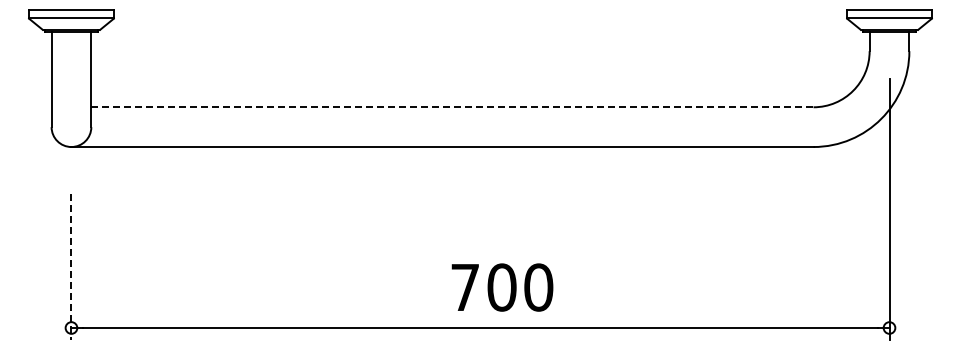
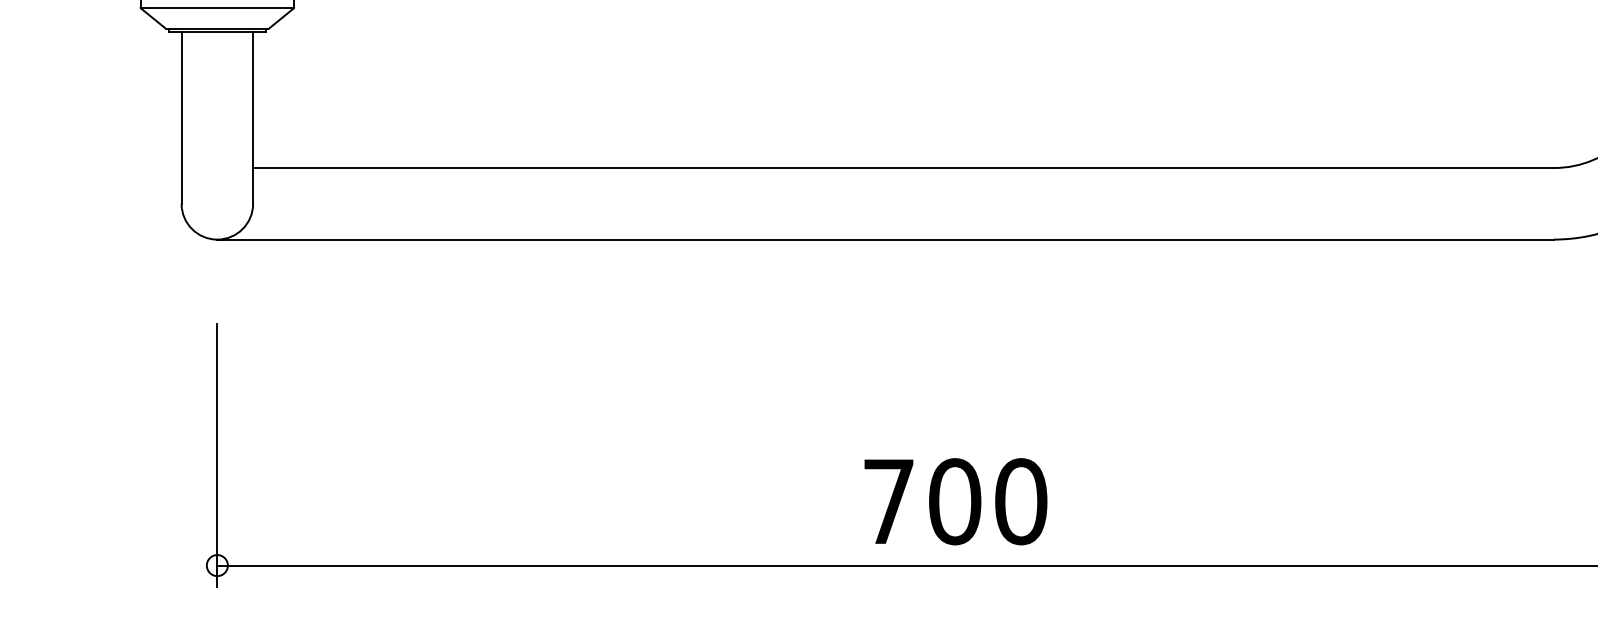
line: (452, 107) -> (903, 168), dashed -> solid
line: (71, 266) -> (217, 454), dashed -> solid
text: (502, 287) -> (955, 501), moved

